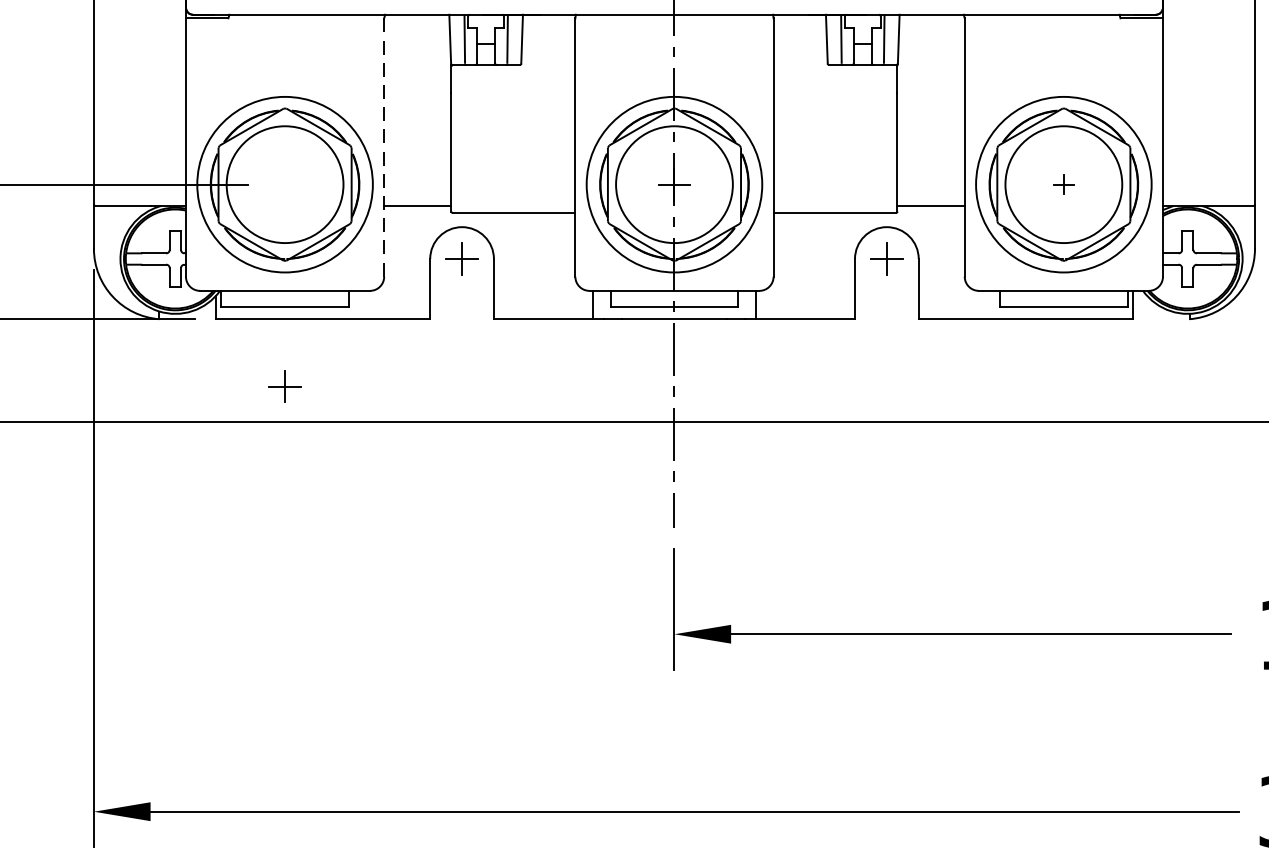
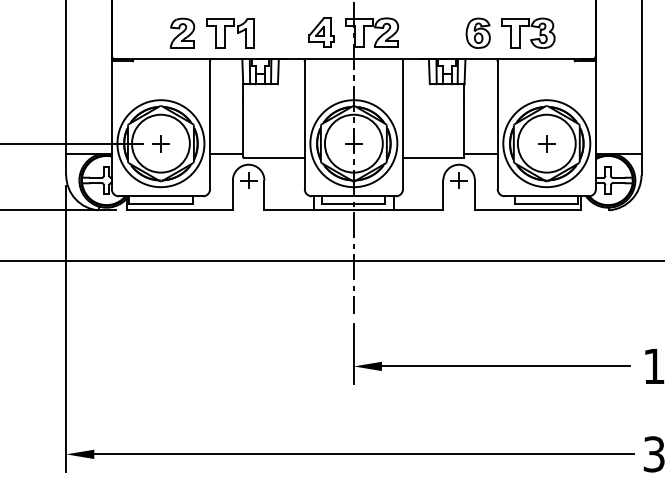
line: (385, 147) -> (210, 125), dashed -> solid
part: (1063, 184) -> (546, 143), size x1.67
part: (284, 386) -> (160, 143), moved

